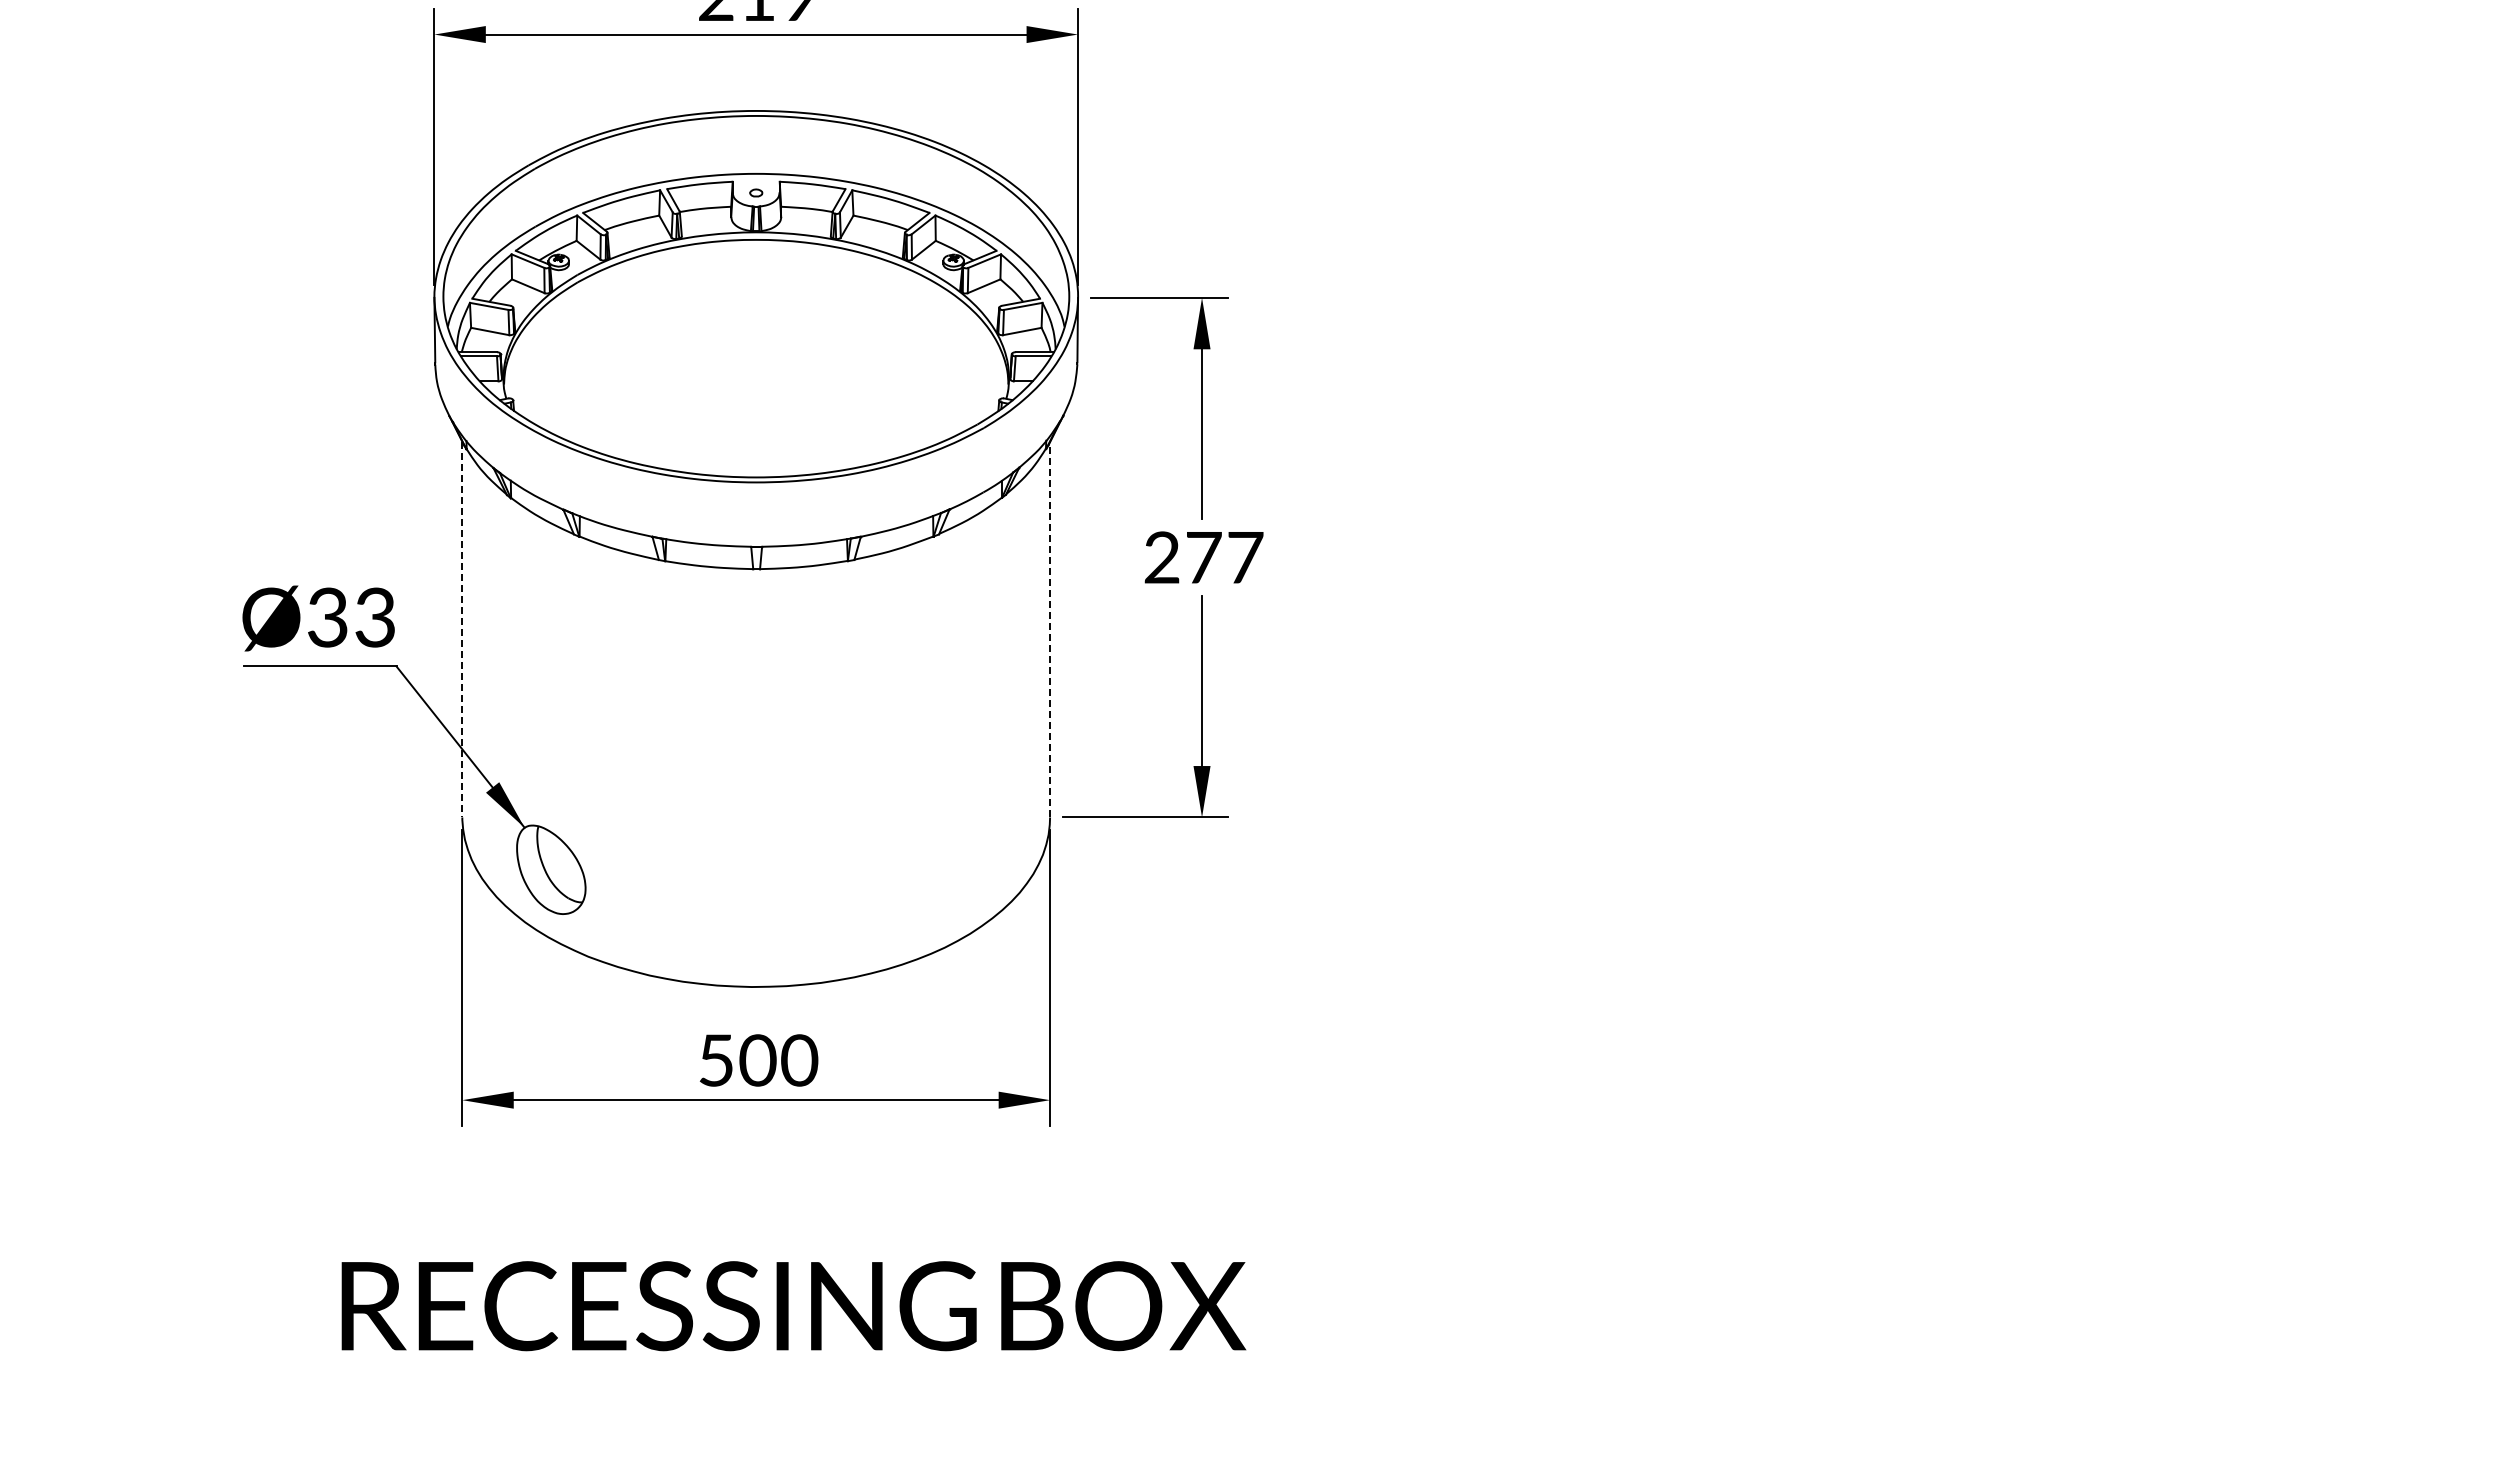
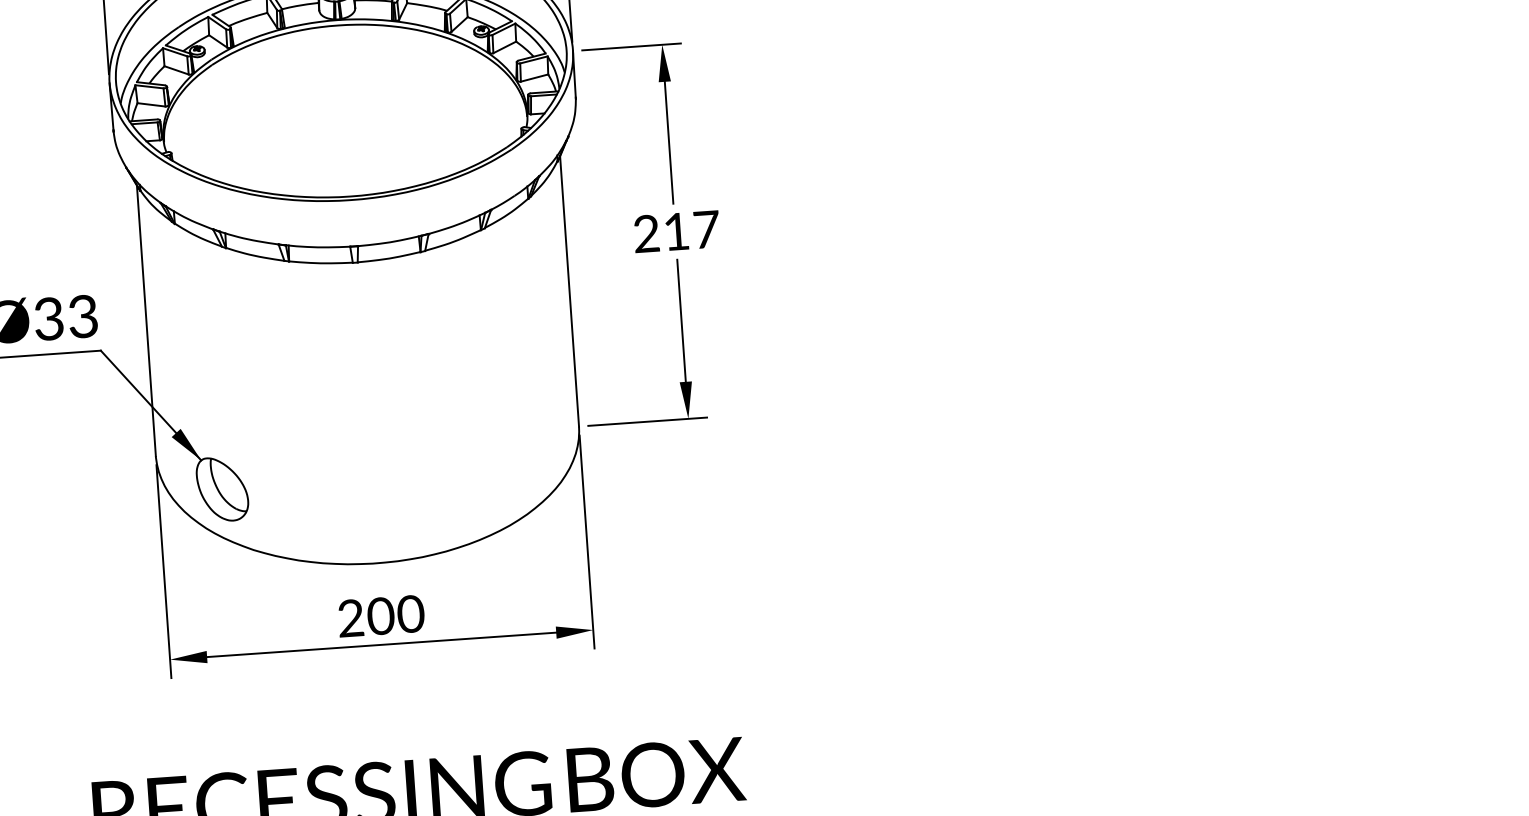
text: (1204, 557) -> (677, 231), 277 -> 217
line: (462, 629) -> (146, 320), dashed -> solid
line: (1050, 629) -> (569, 291), dashed -> solid
text: (716, 1060) -> (351, 618), 500 -> 200

